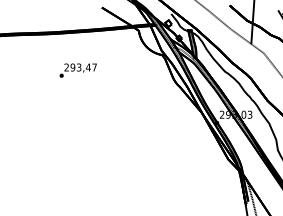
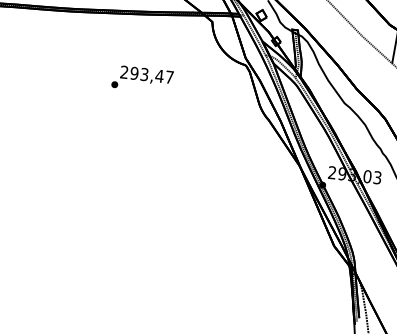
text: (77, 70) -> (141, 79), moved

